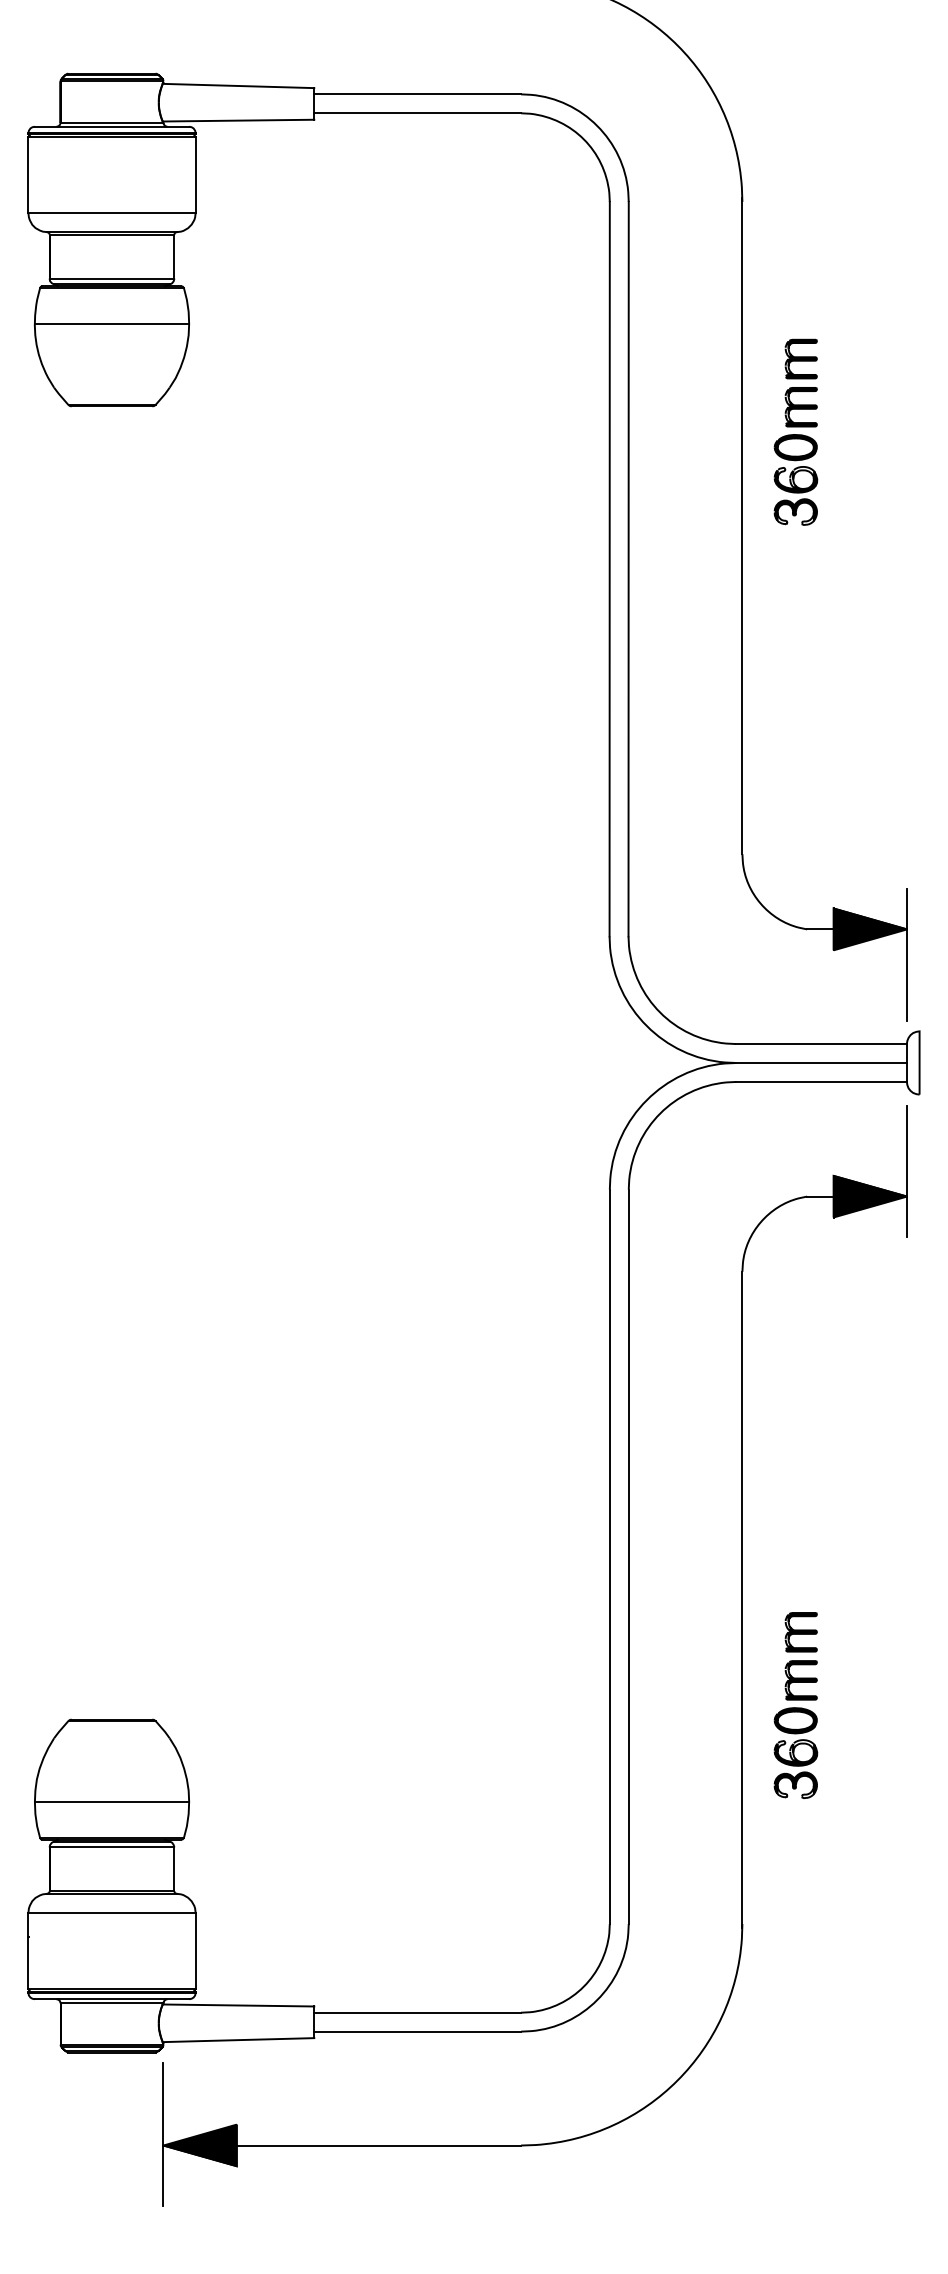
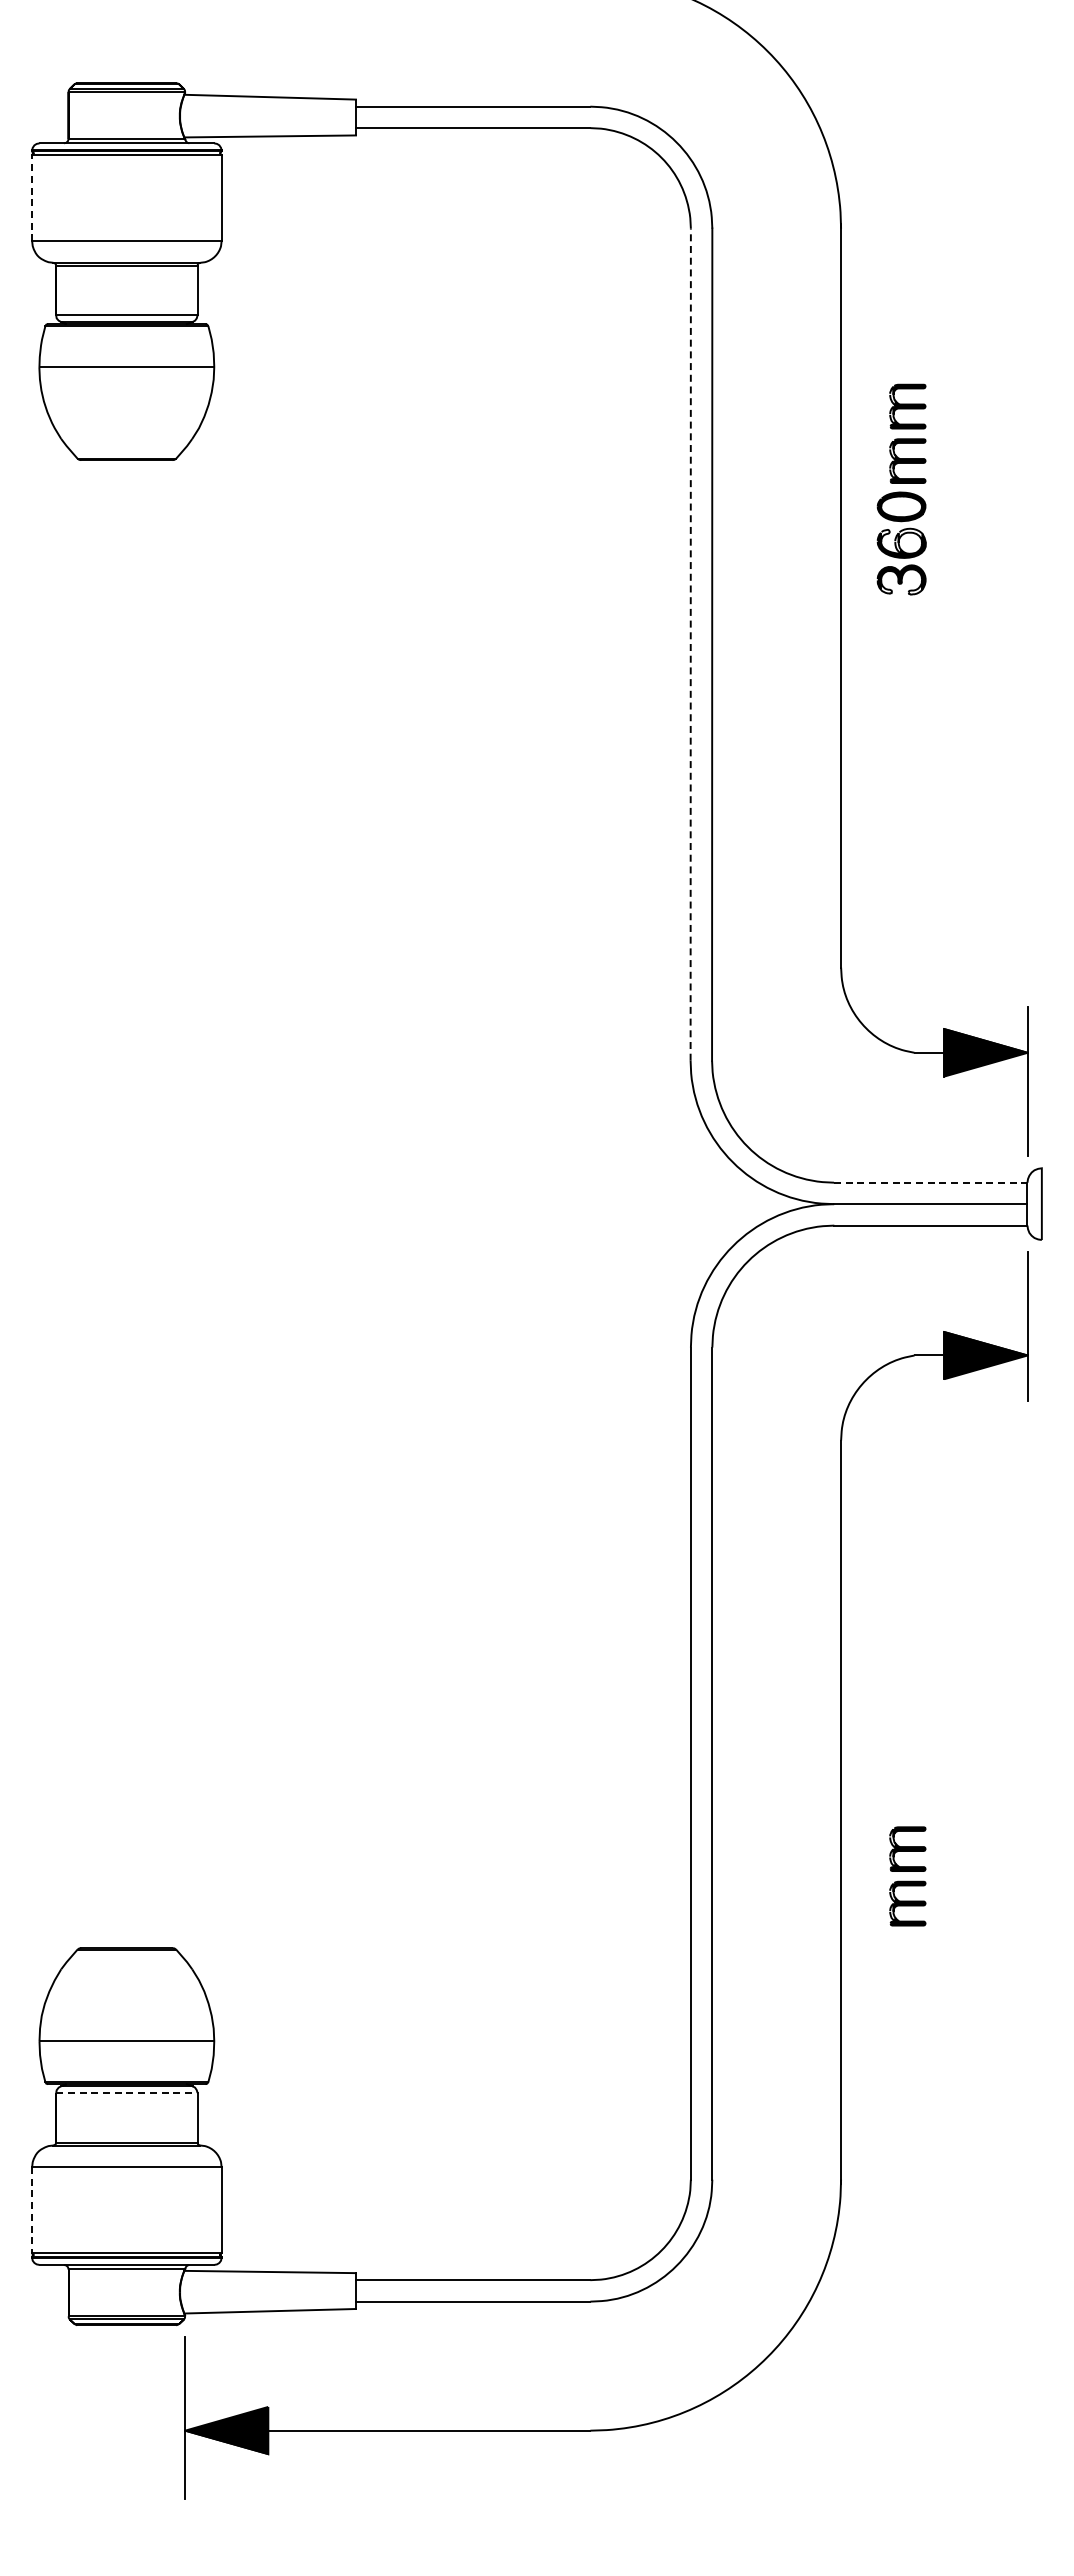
line: (28, 175) -> (32, 198), solid -> dashed
line: (609, 569) -> (690, 644), solid -> dashed
line: (821, 1043) -> (930, 1182), solid -> dashed
part: (795, 1752) -> (901, 1985), removed
line: (111, 1847) -> (126, 2092), solid -> dashed
line: (28, 1950) -> (32, 2209), solid -> dashed

